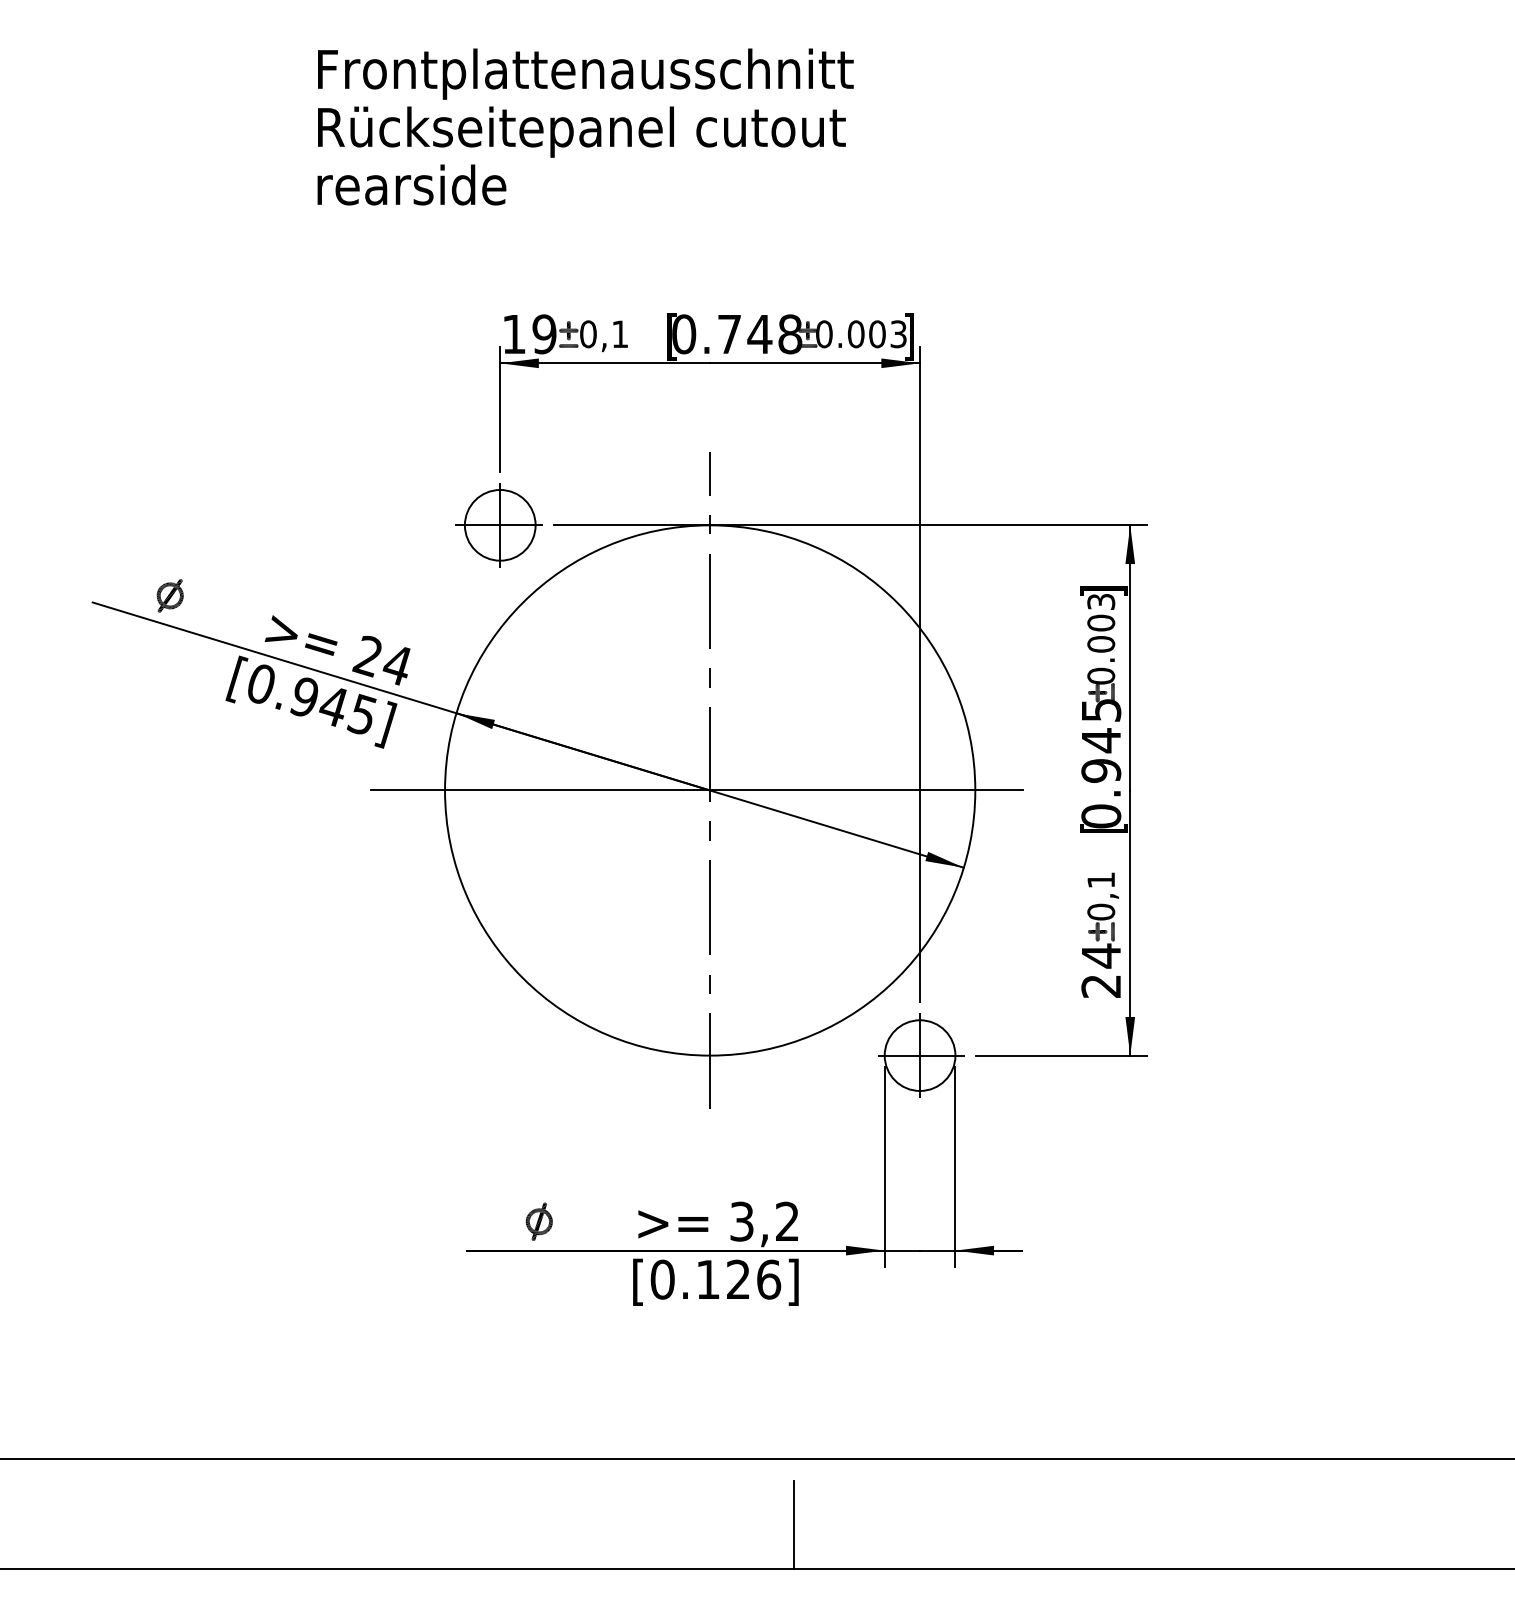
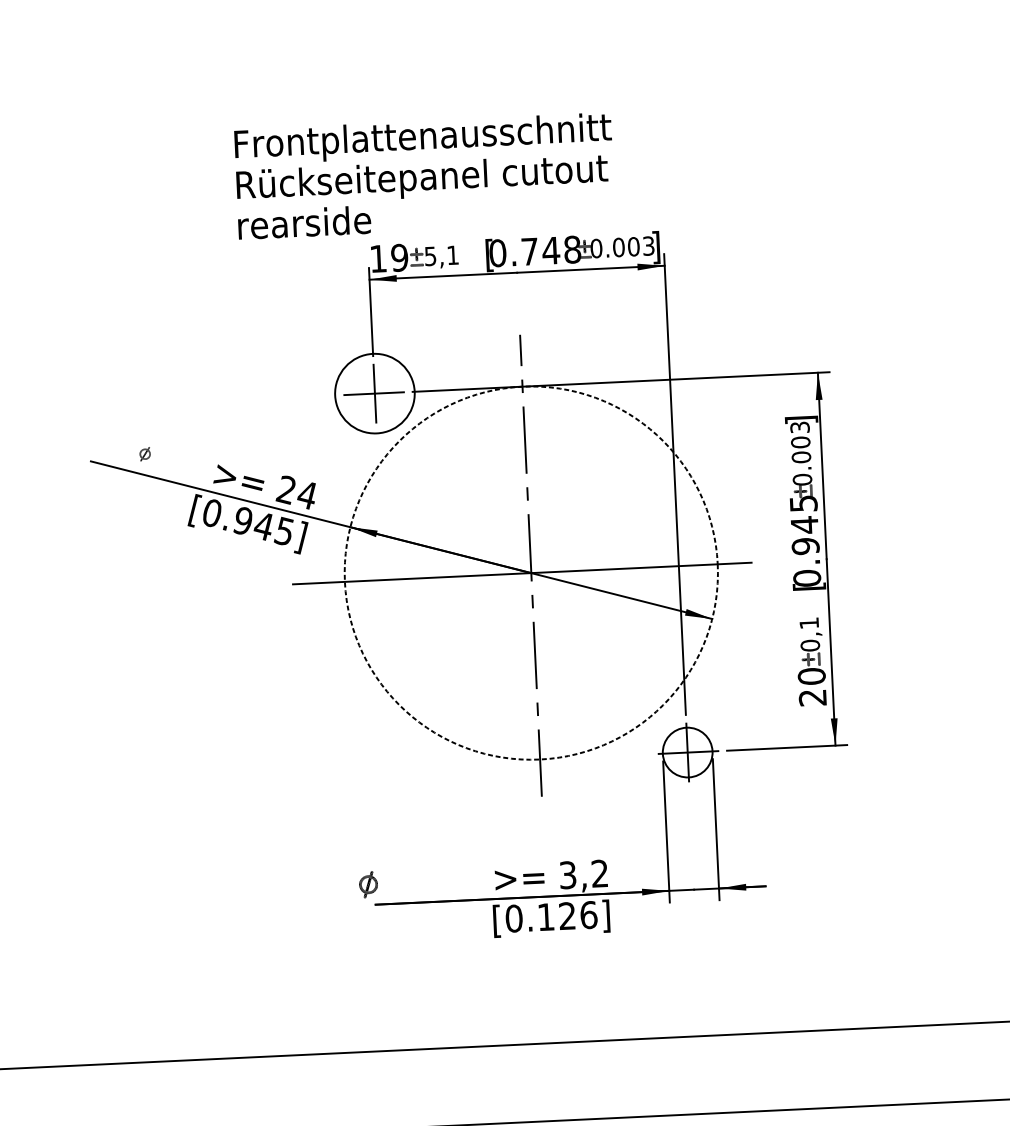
text: (585, 126) -> (424, 175), moved
text: (588, 334) -> (430, 256), 0,1 -> 5,1
circle: (499, 525) -> (374, 393), size x1.6
part: (169, 595) -> (144, 453), size x0.6
circle: (710, 790) -> (531, 573), solid -> dashed
text: (1101, 955) -> (811, 676), 24 -> 20
part: (538, 1221) -> (367, 884), moved
line: (794, 1525) -> (614, 1087), removed

